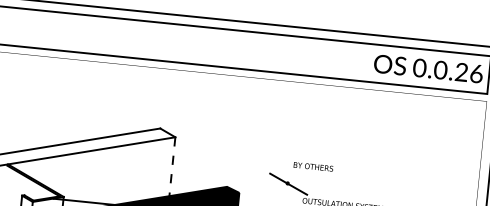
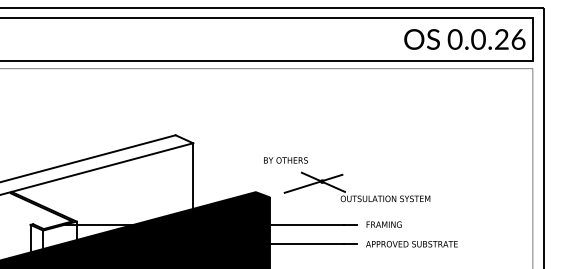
text: (313, 166) -> (285, 160), moved
line: (172, 167) -> (193, 176), dashed -> solid
line: (279, 184) -> (313, 183), added

